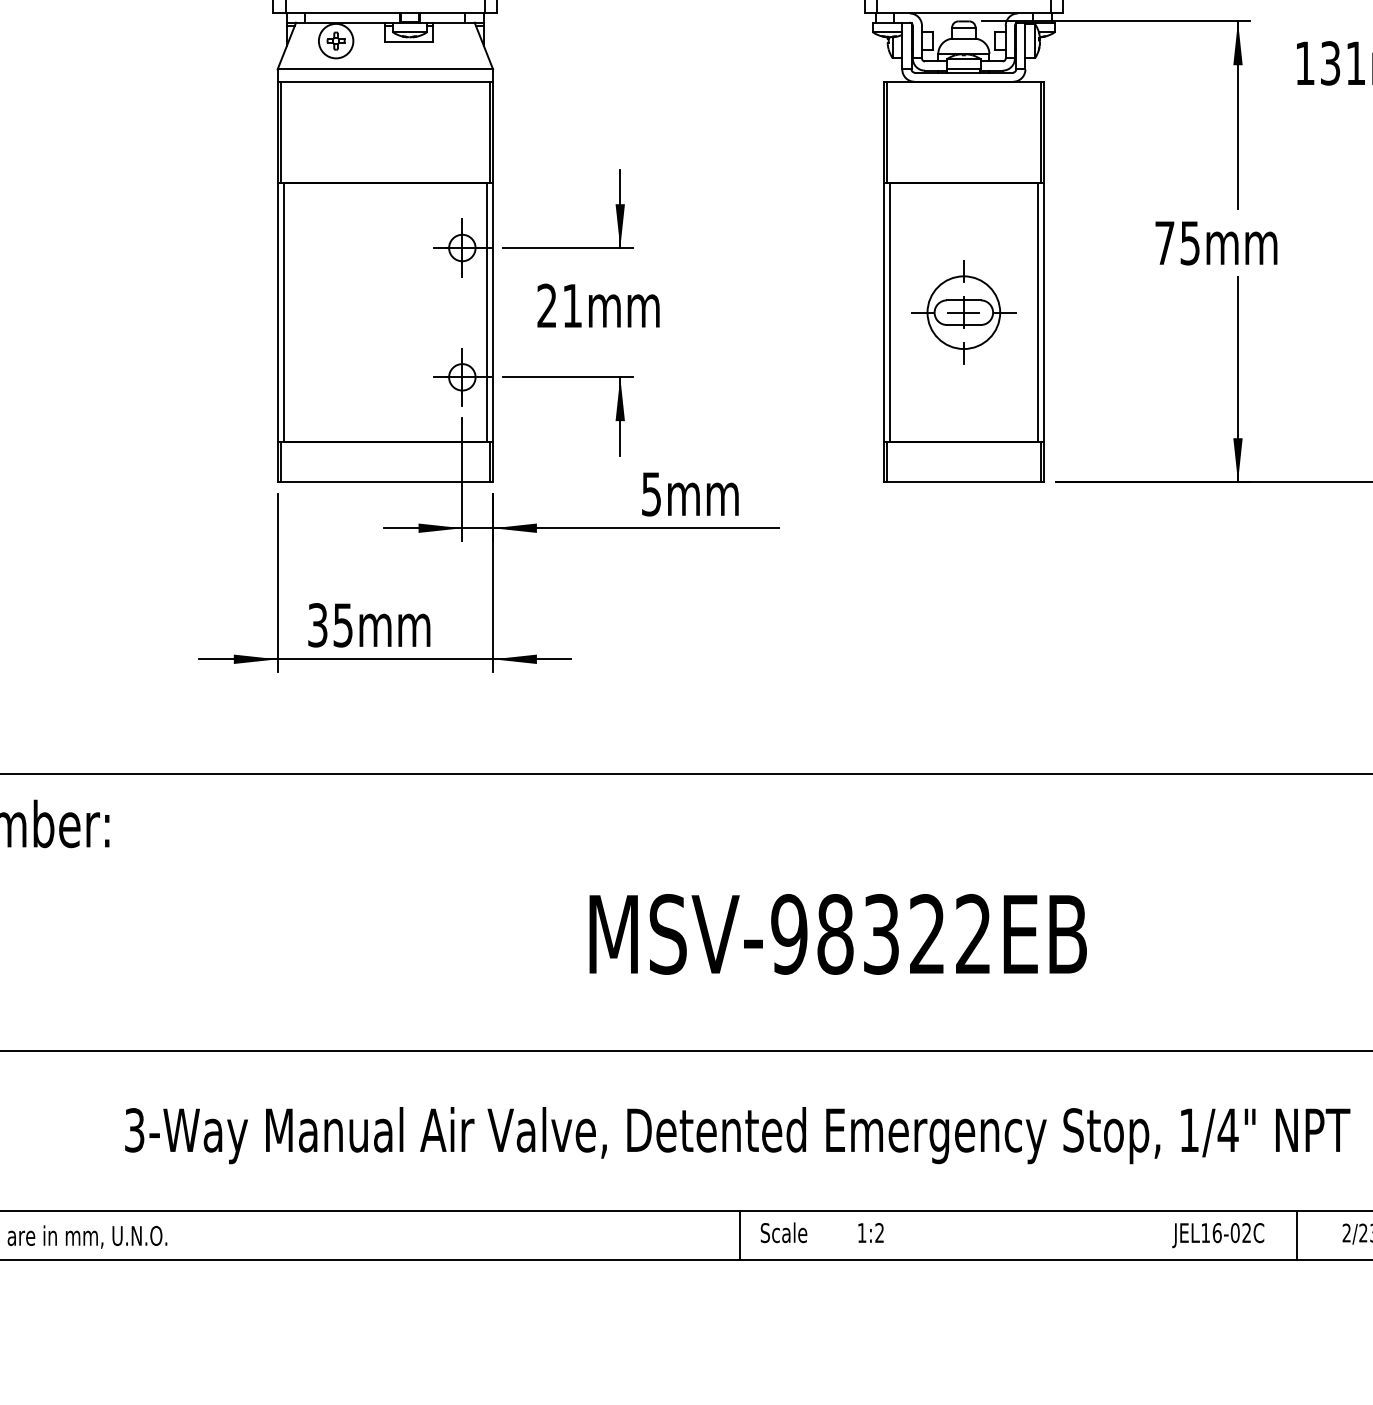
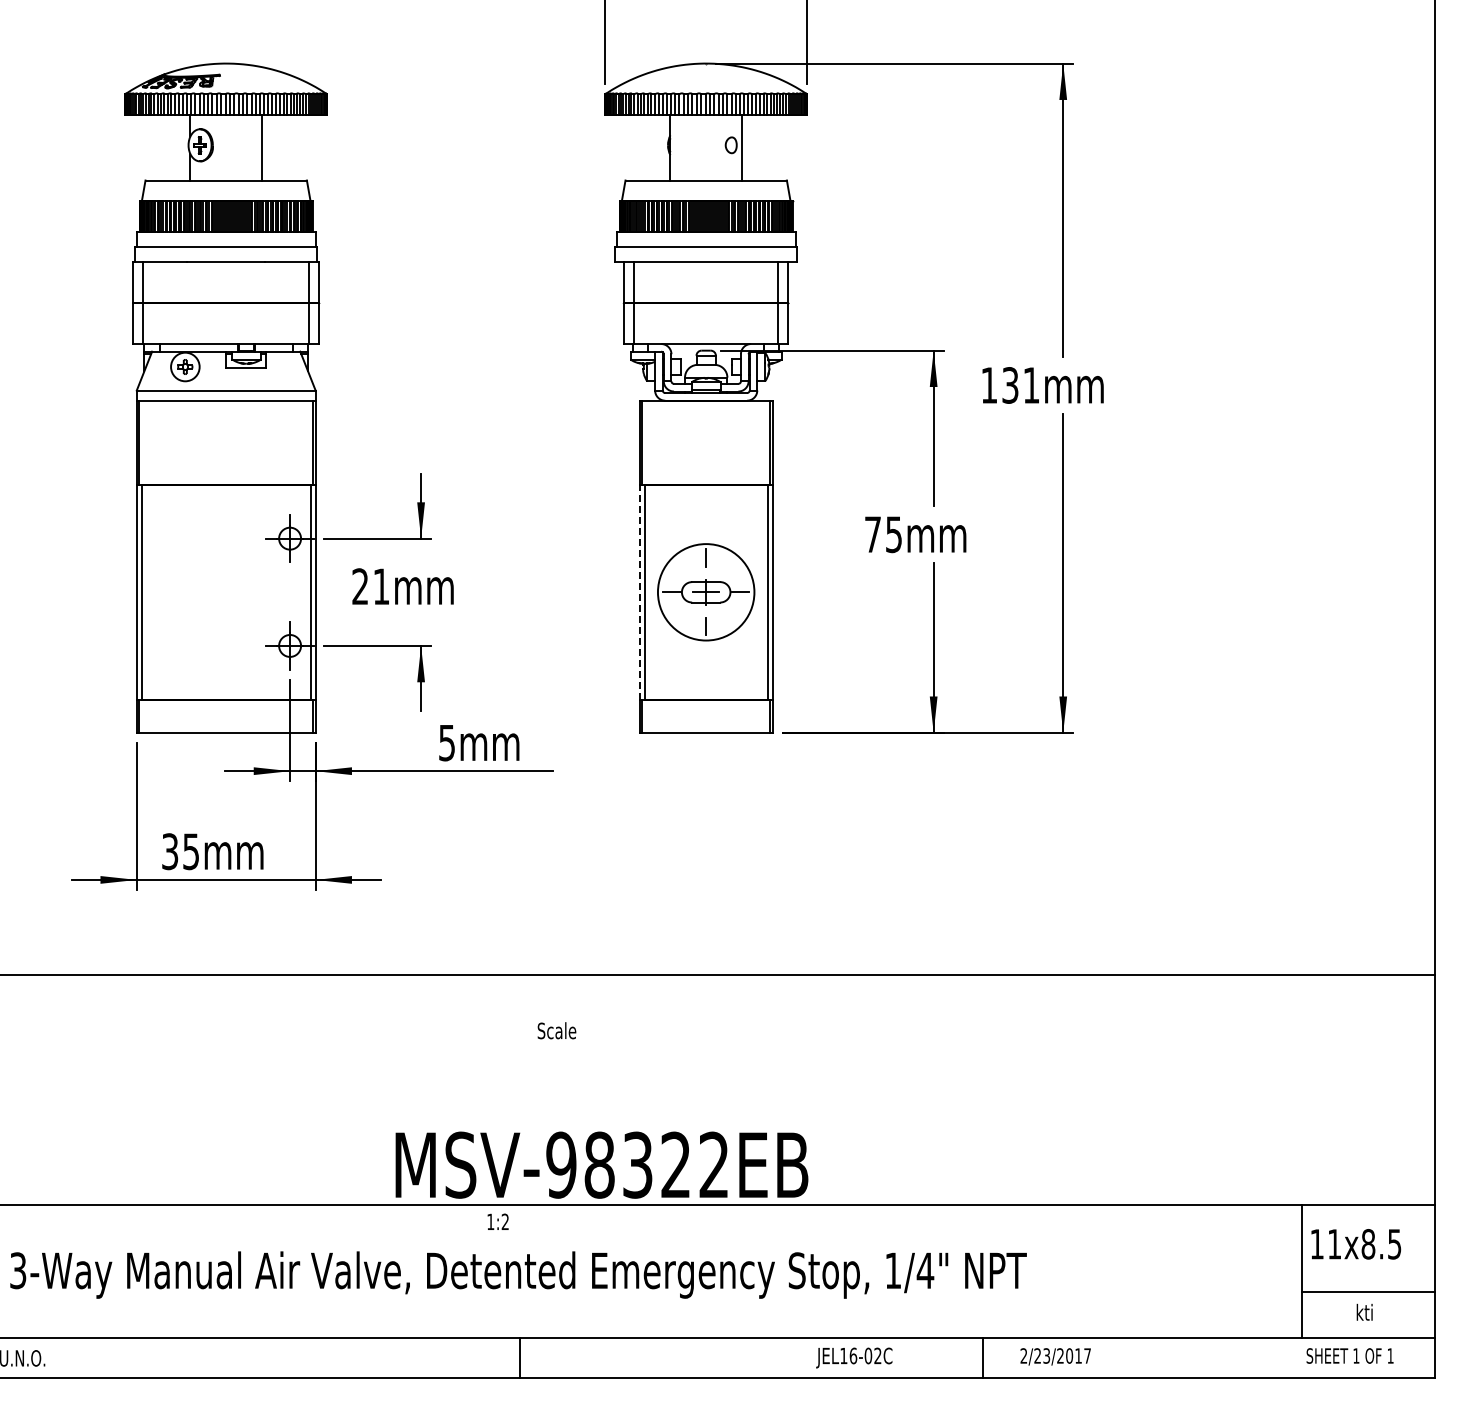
line: (883, 311) -> (639, 591), solid -> dashed
circle: (964, 312) -> (706, 592), size x1.6
text: (837, 933) -> (601, 1164), moved
text: (783, 1232) -> (556, 1030), moved
text: (870, 1232) -> (497, 1221), moved
text: (1218, 1234) -> (854, 1357), moved

